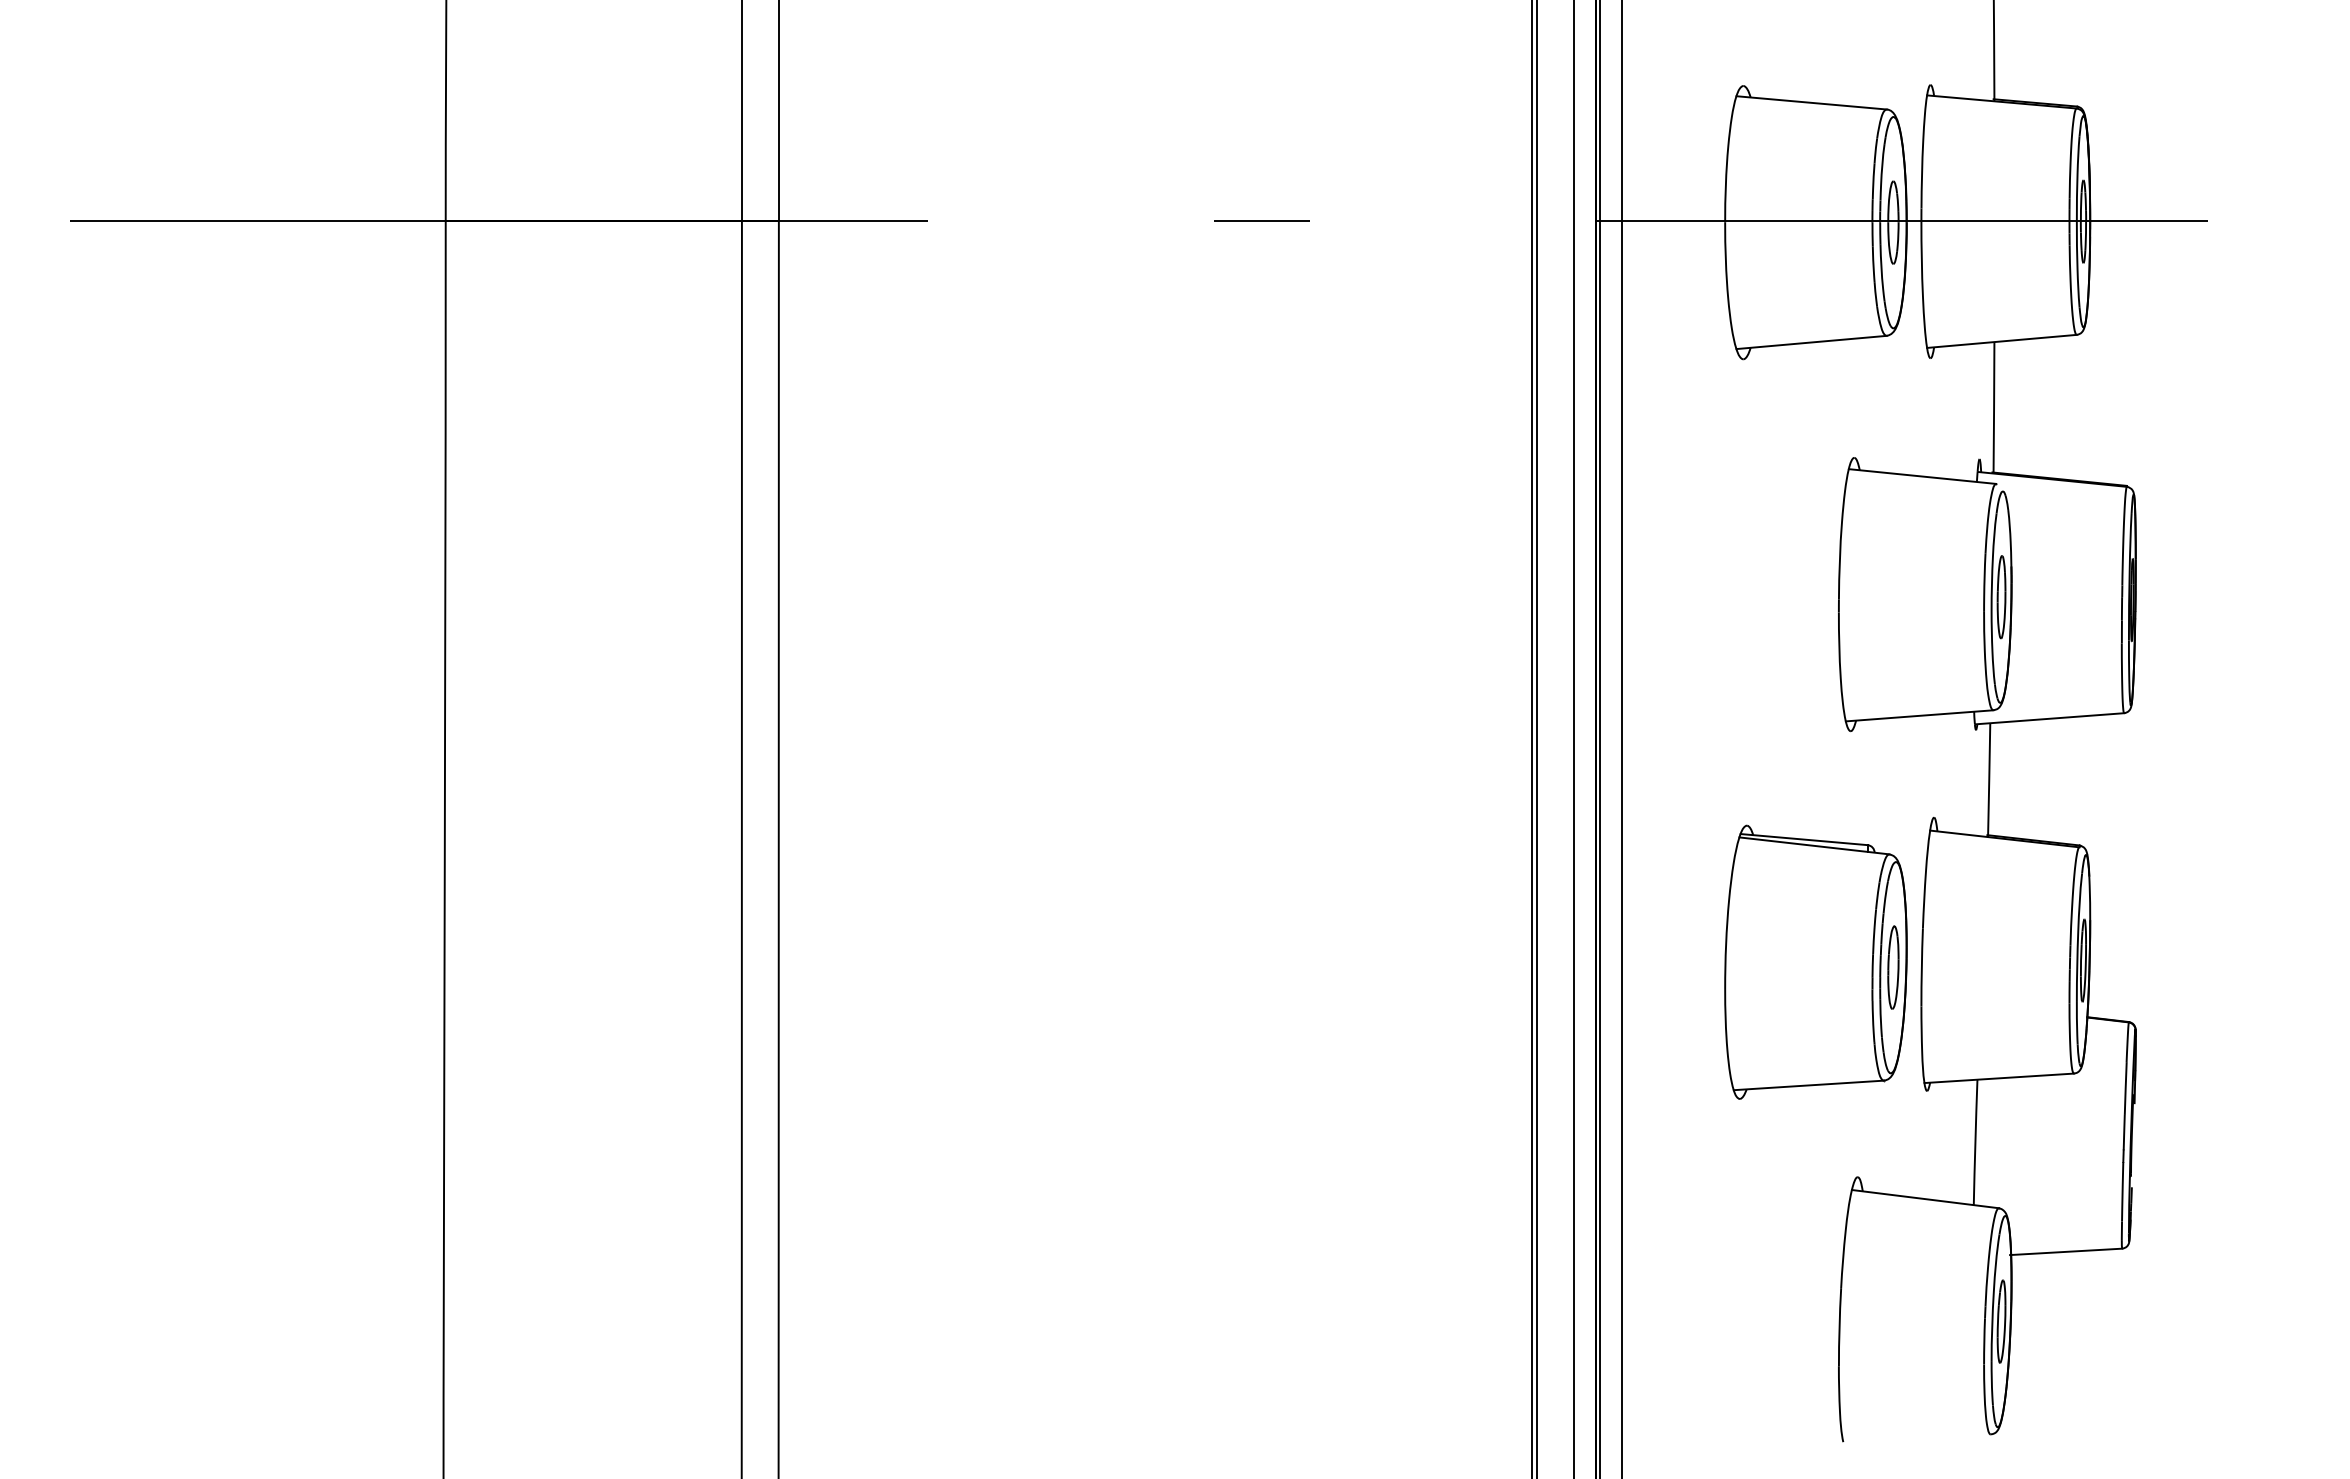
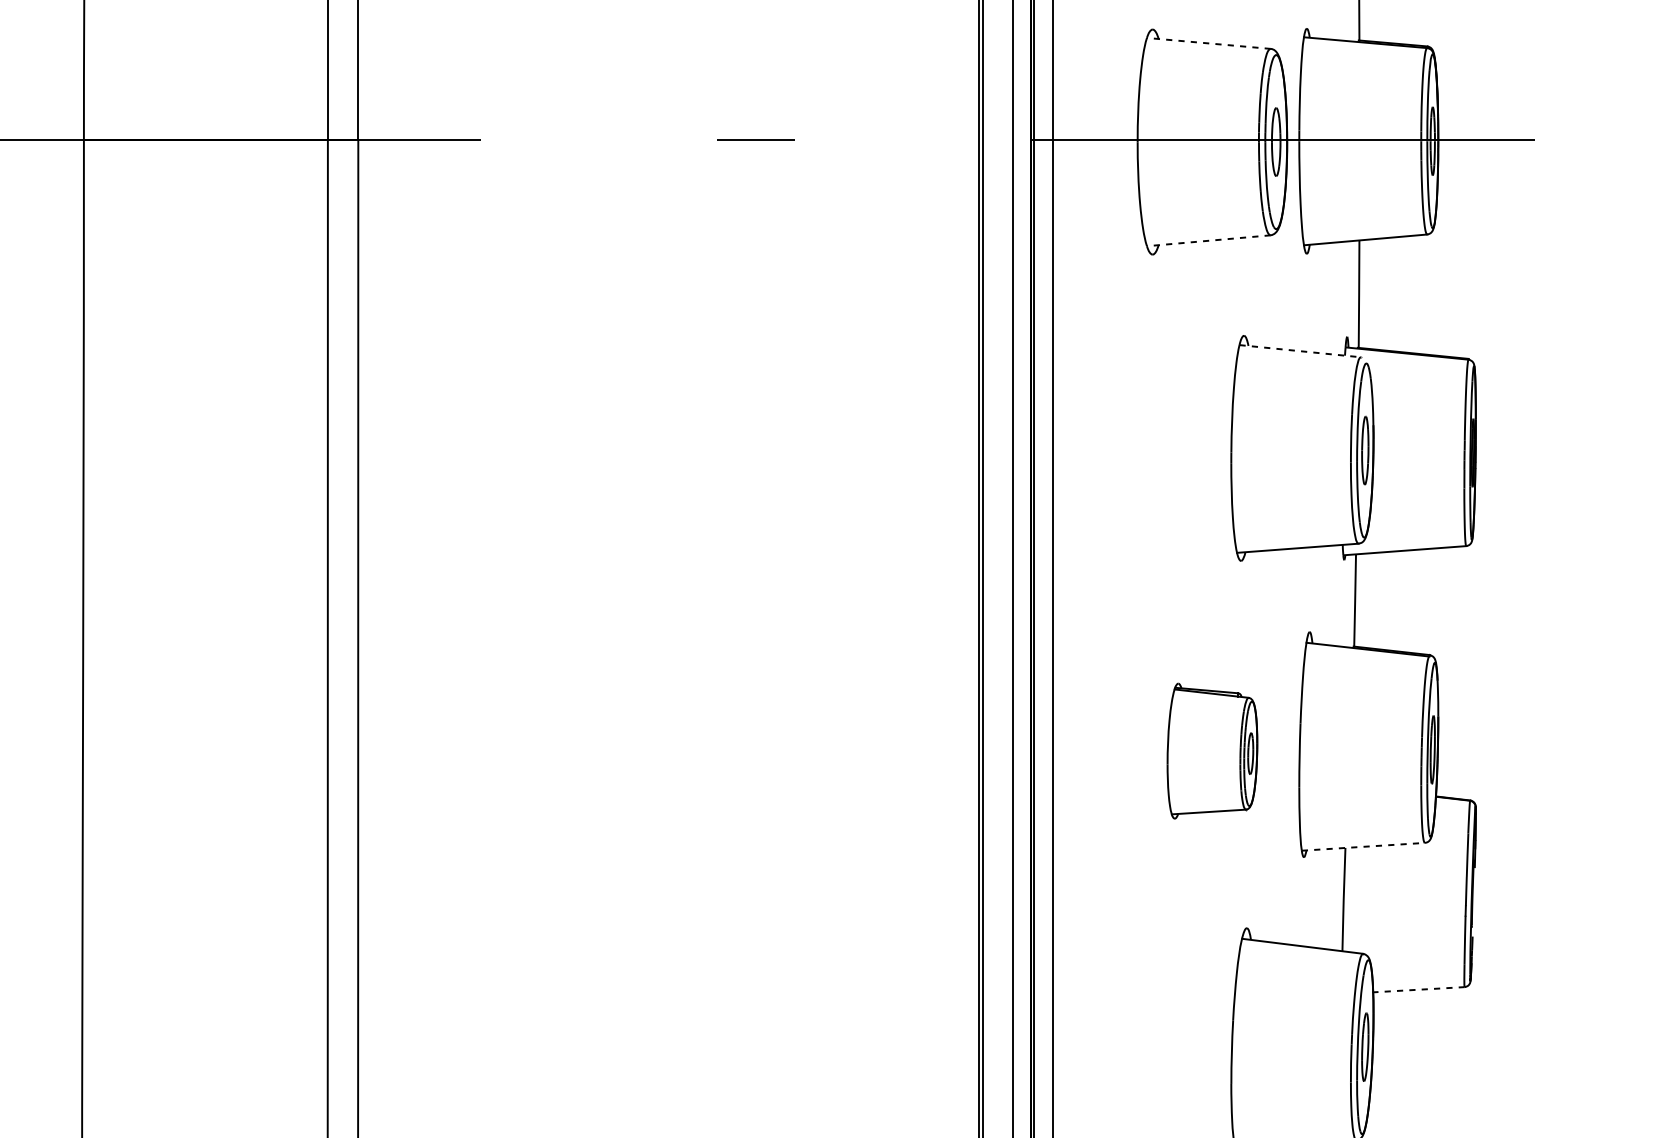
line: (1811, 102) -> (1208, 43), solid -> dashed
line: (1811, 342) -> (1208, 240), solid -> dashed
line: (1923, 476) -> (1301, 351), solid -> dashed
part: (1815, 961) -> (1212, 750), size x0.6
line: (1999, 1078) -> (1363, 846), solid -> dashed
line: (2066, 1251) -> (1418, 989), solid -> dashed

